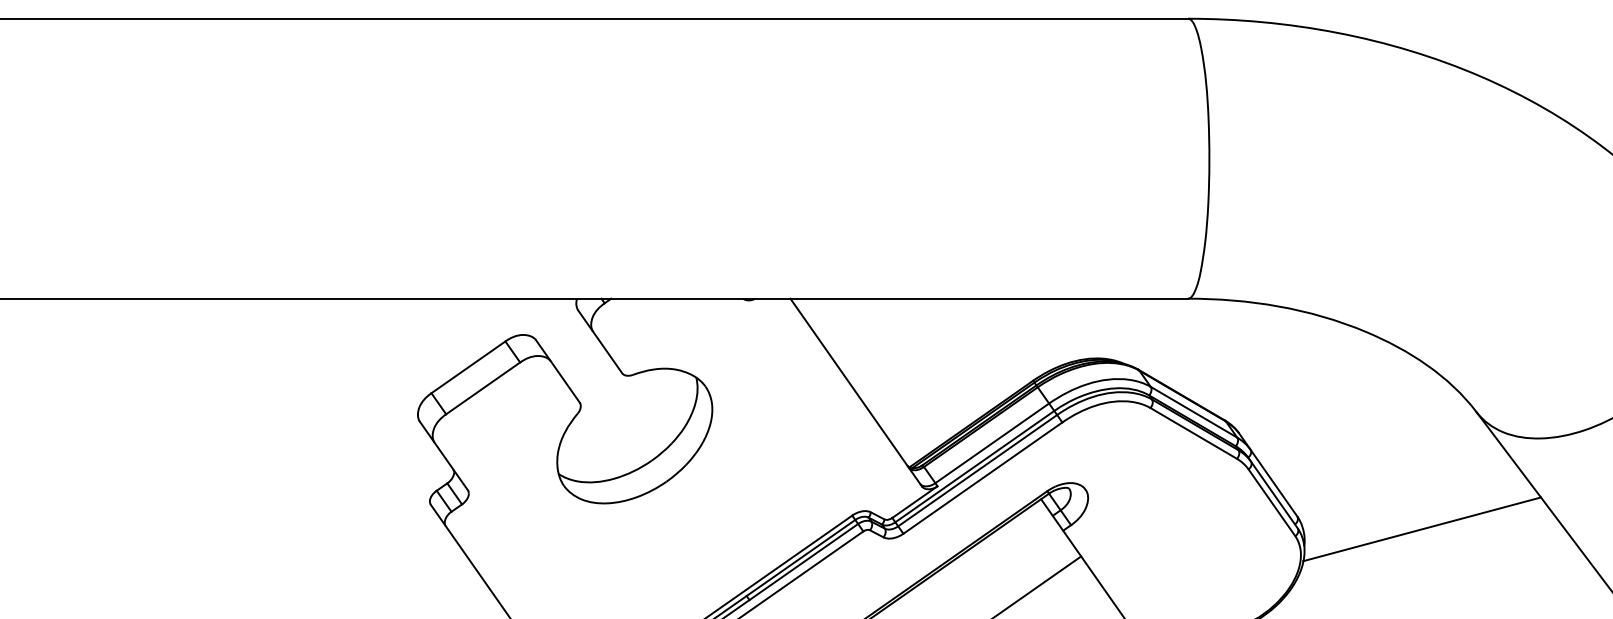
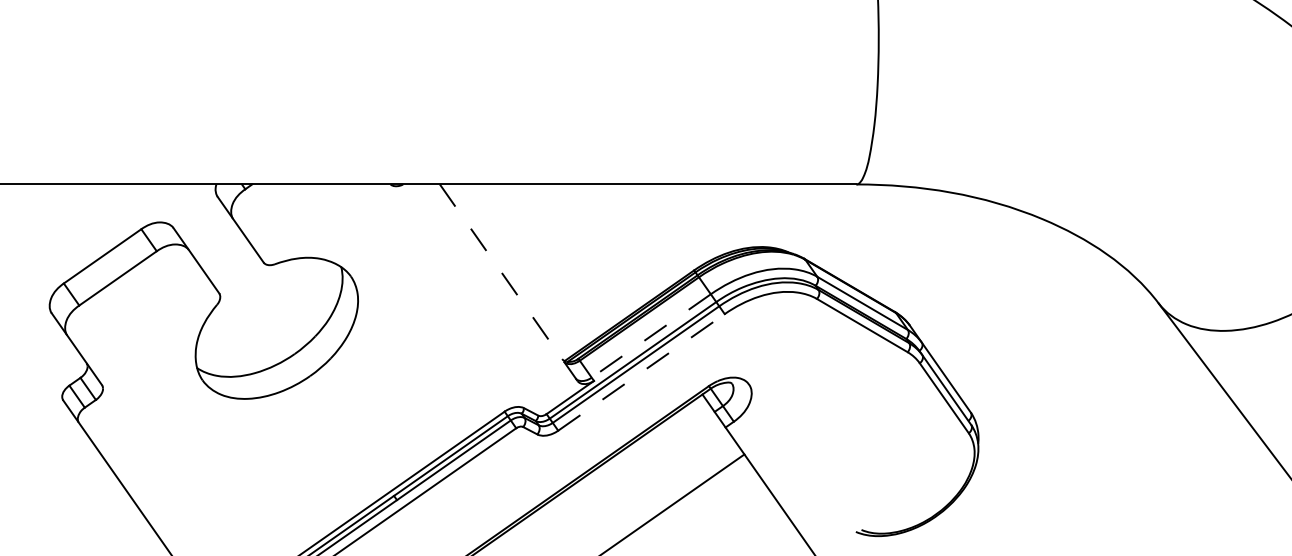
line: (856, 392) -> (509, 282), solid -> dashed
line: (991, 443) -> (650, 336), solid -> dashed
line: (983, 477) -> (642, 371), solid -> dashed
line: (1421, 529) -> (1100, 426), removed

